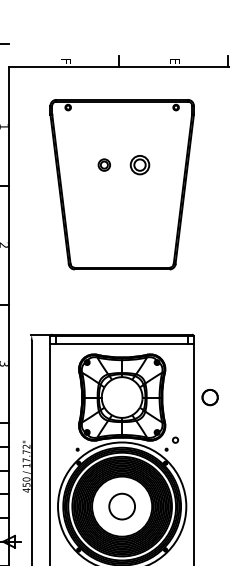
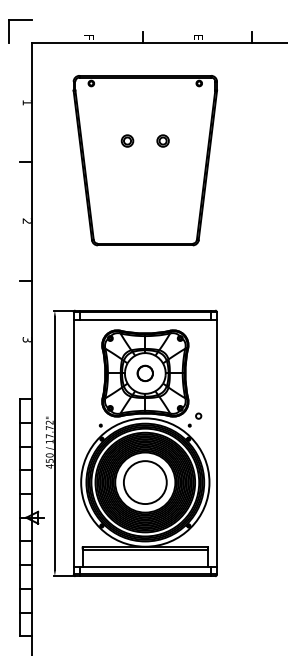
part: (139, 164) -> (162, 140), size x0.62
part: (209, 397) -> (144, 373), moved
circle: (121, 506) -> (144, 482), size x1.67

